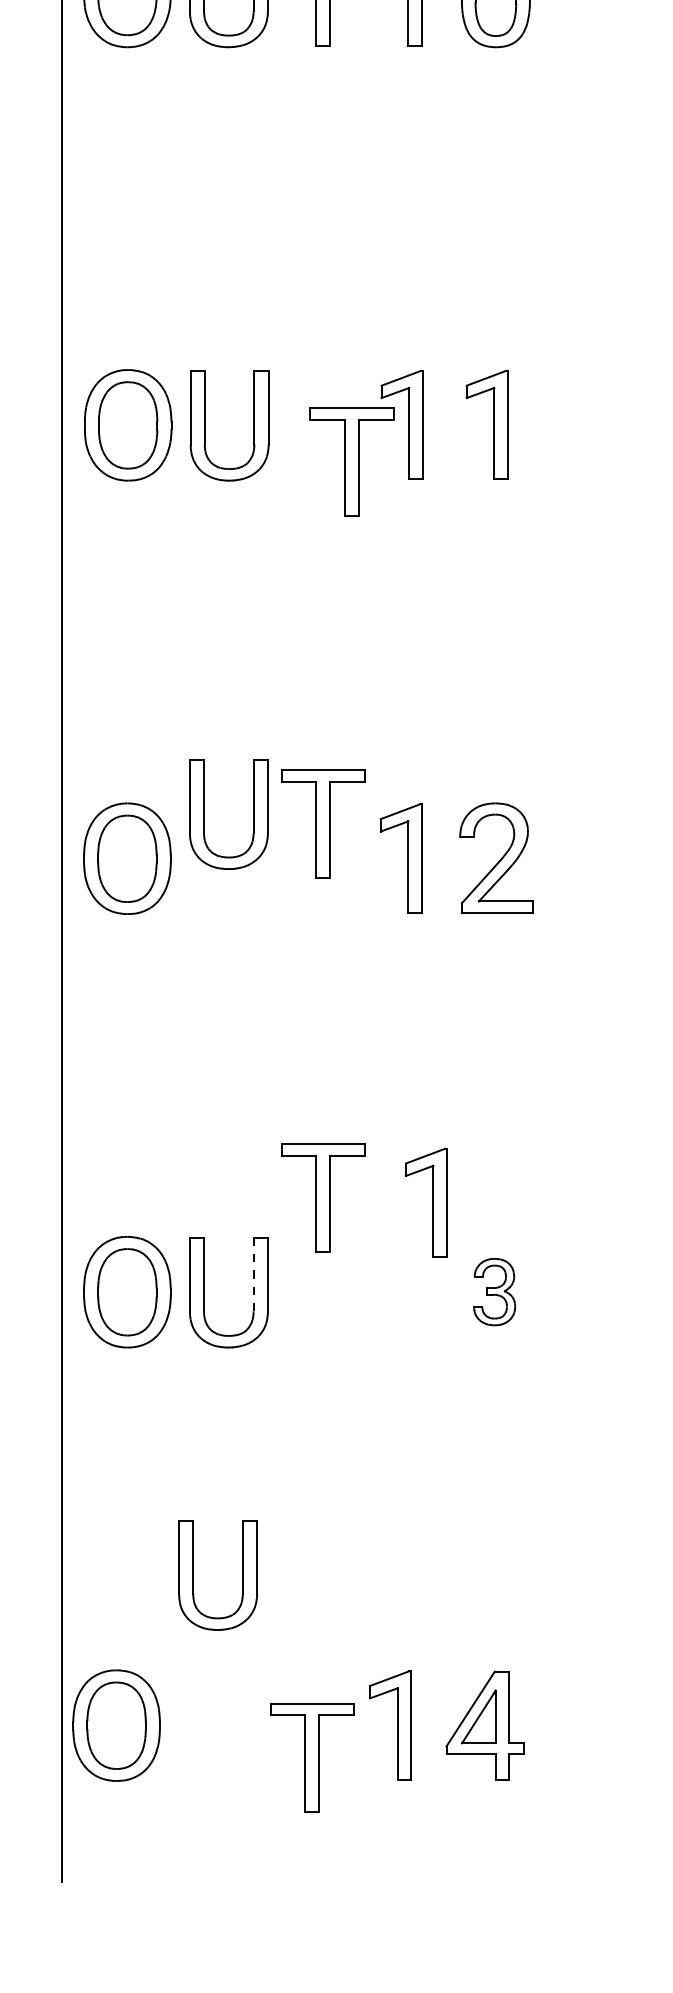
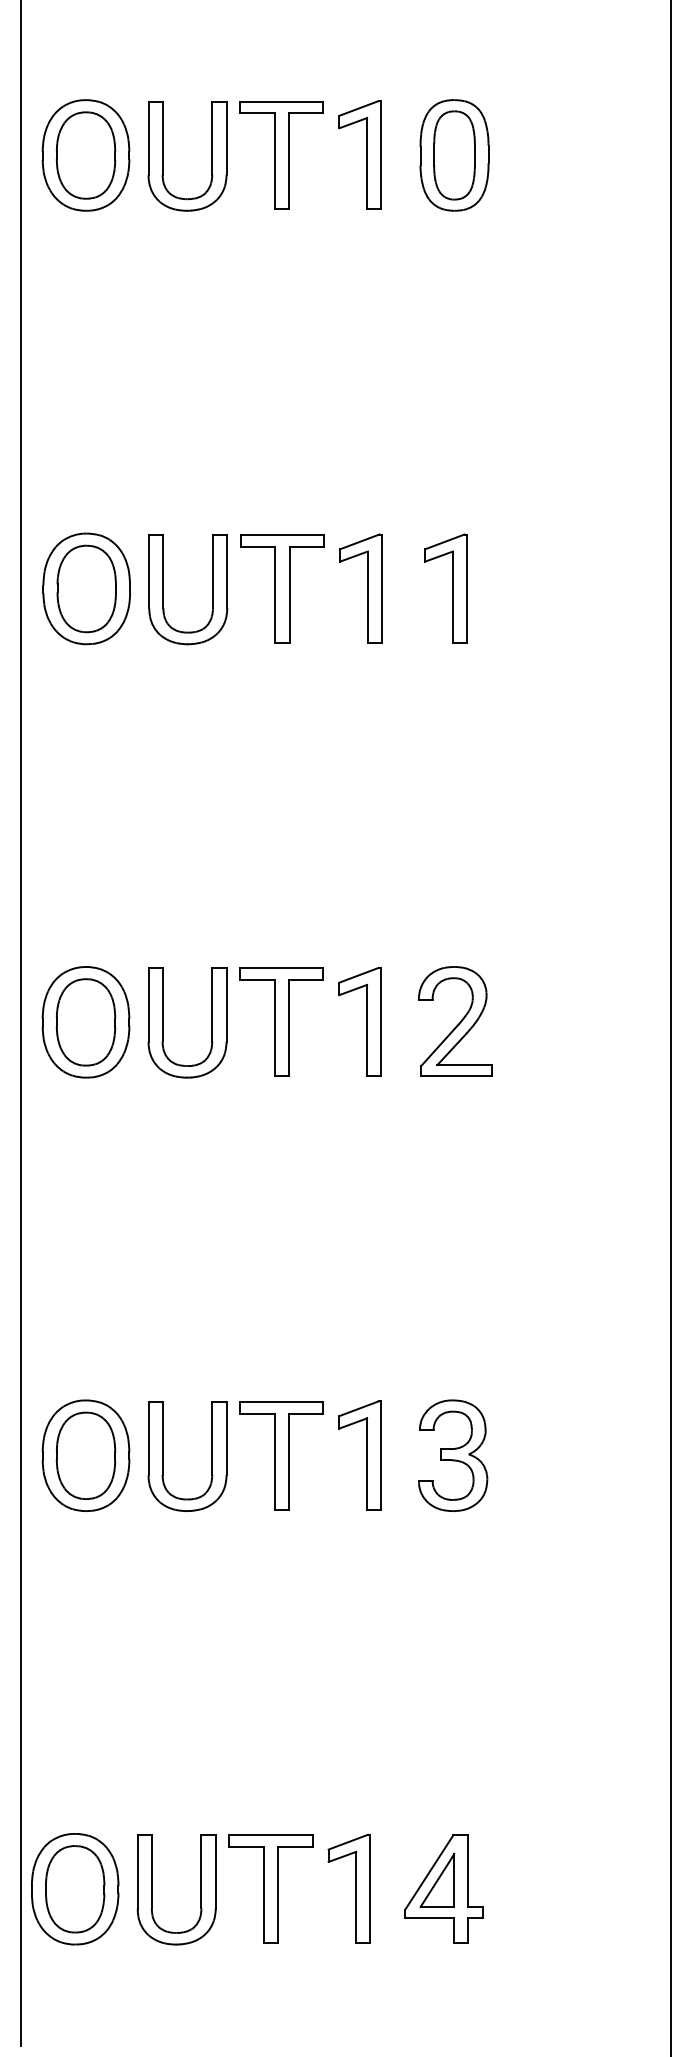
part: (351, 461) -> (282, 588), moved
part: (204, 813) -> (163, 1022), moved
part: (322, 822) -> (281, 1021), moved
part: (322, 1197) -> (281, 1455), moved
part: (432, 1202) -> (366, 1455), moved
line: (253, 1273) -> (212, 1437), dashed -> solid
part: (494, 1291) -> (453, 1455), size x1.67
part: (193, 1574) -> (152, 1889), moved
part: (311, 1756) -> (270, 1888), moved

